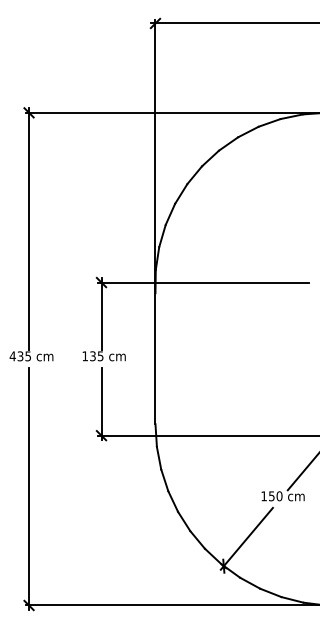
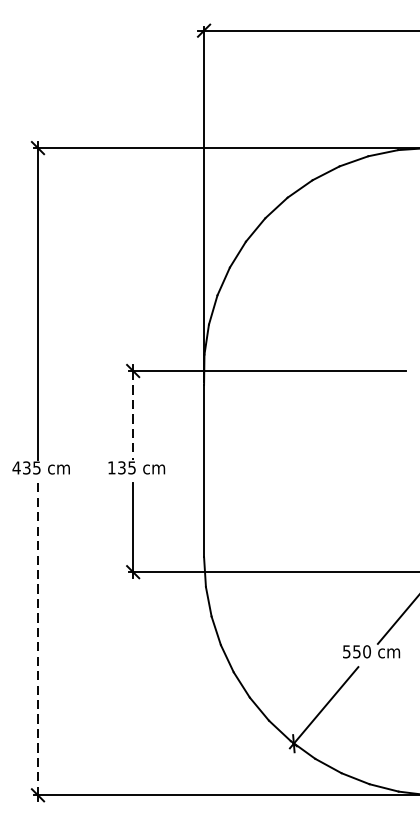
line: (101, 316) -> (133, 415), solid -> dashed
line: (29, 486) -> (38, 638), solid -> dashed
text: (263, 496) -> (345, 652), 150 -> 550

